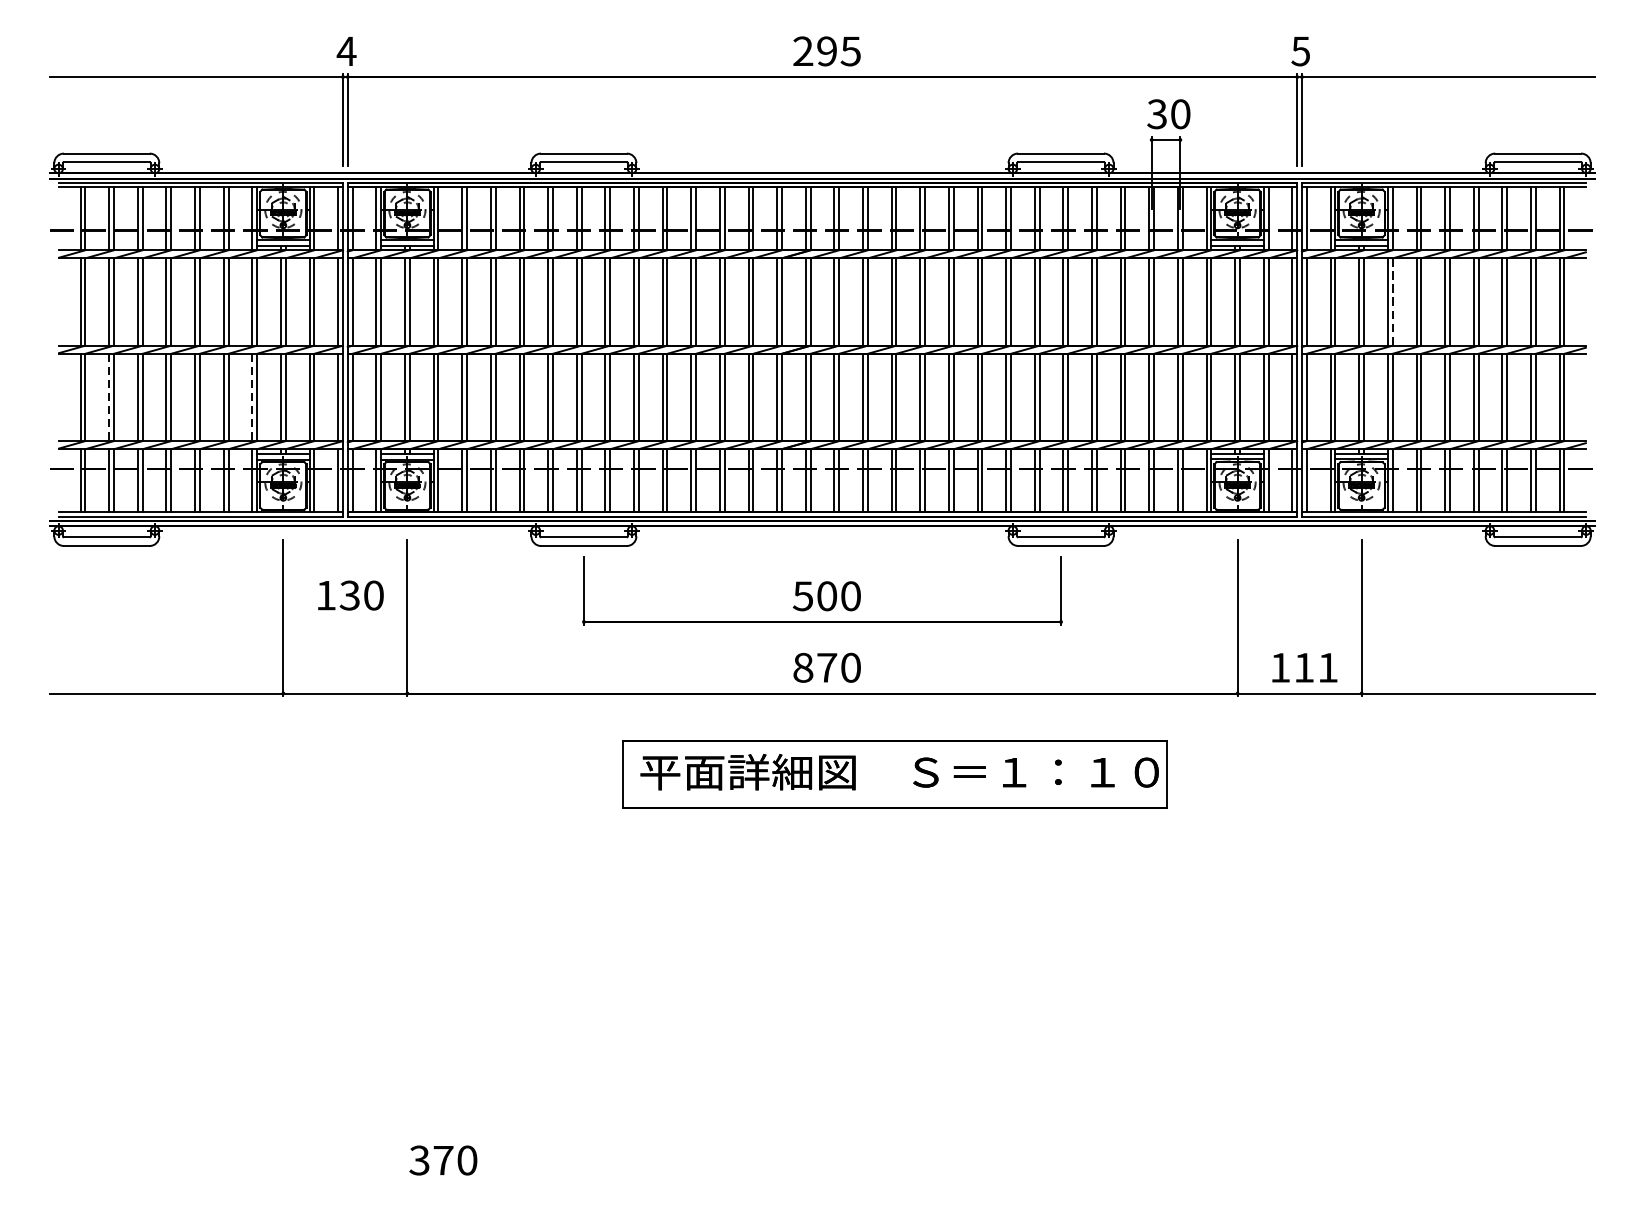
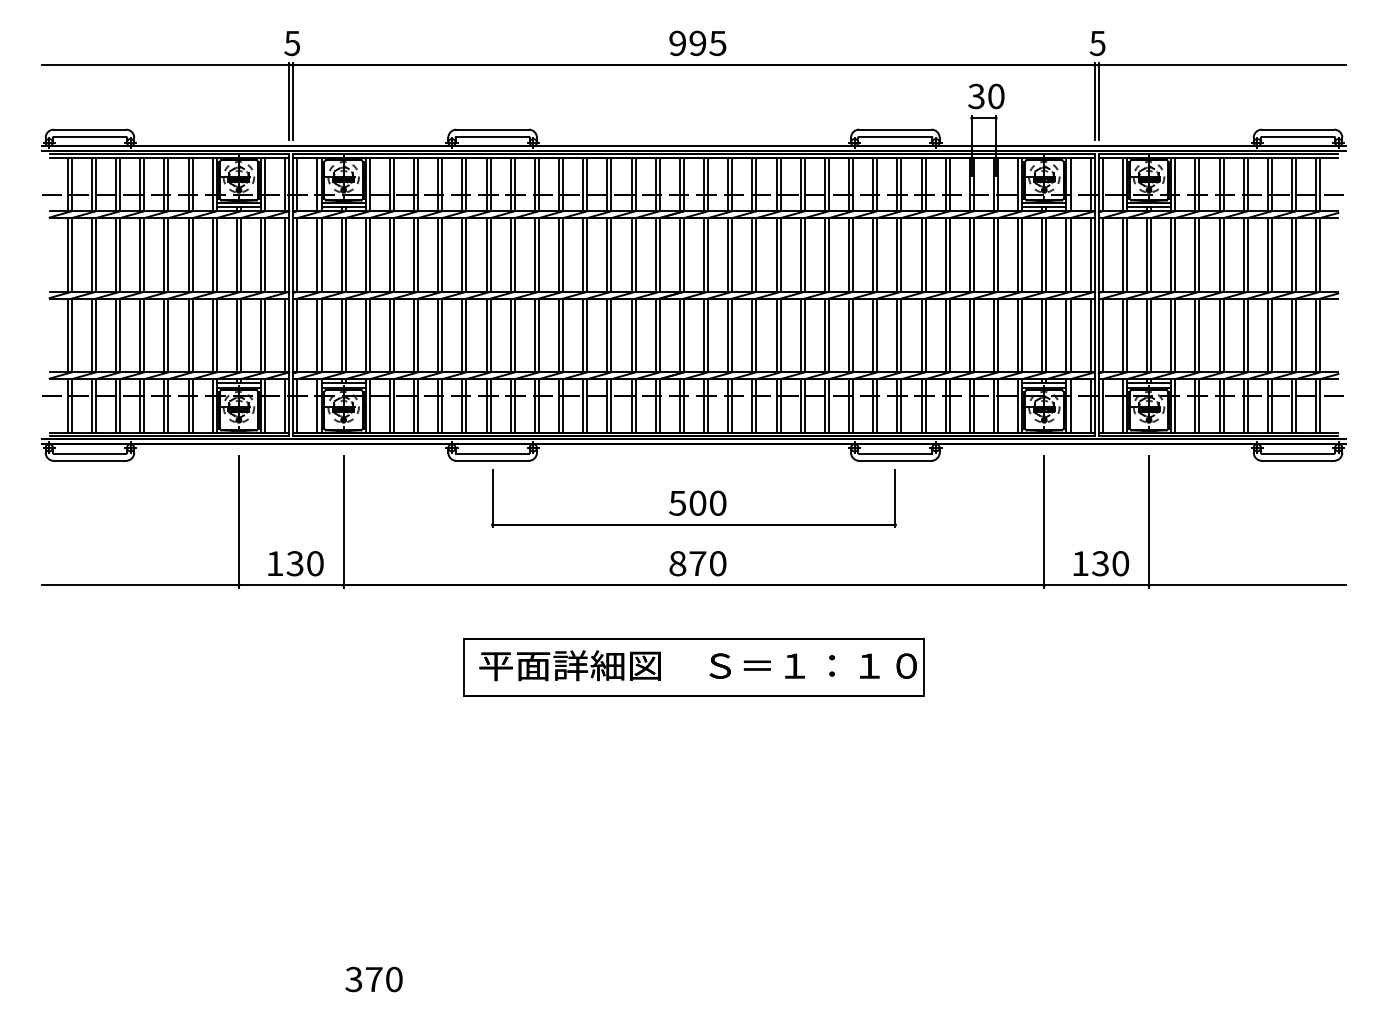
text: (346, 51) -> (292, 43), 4 -> 5
text: (802, 51) -> (677, 43), 295 -> 995
line: (1392, 301) -> (1175, 254), dashed -> solid
line: (108, 397) -> (91, 335), dashed -> solid
line: (252, 397) -> (212, 335), dashed -> solid
text: (350, 595) -> (295, 563), moved
text: (1315, 667) -> (1110, 563), 111 -> 130
part: (894, 774) -> (693, 667), moved

